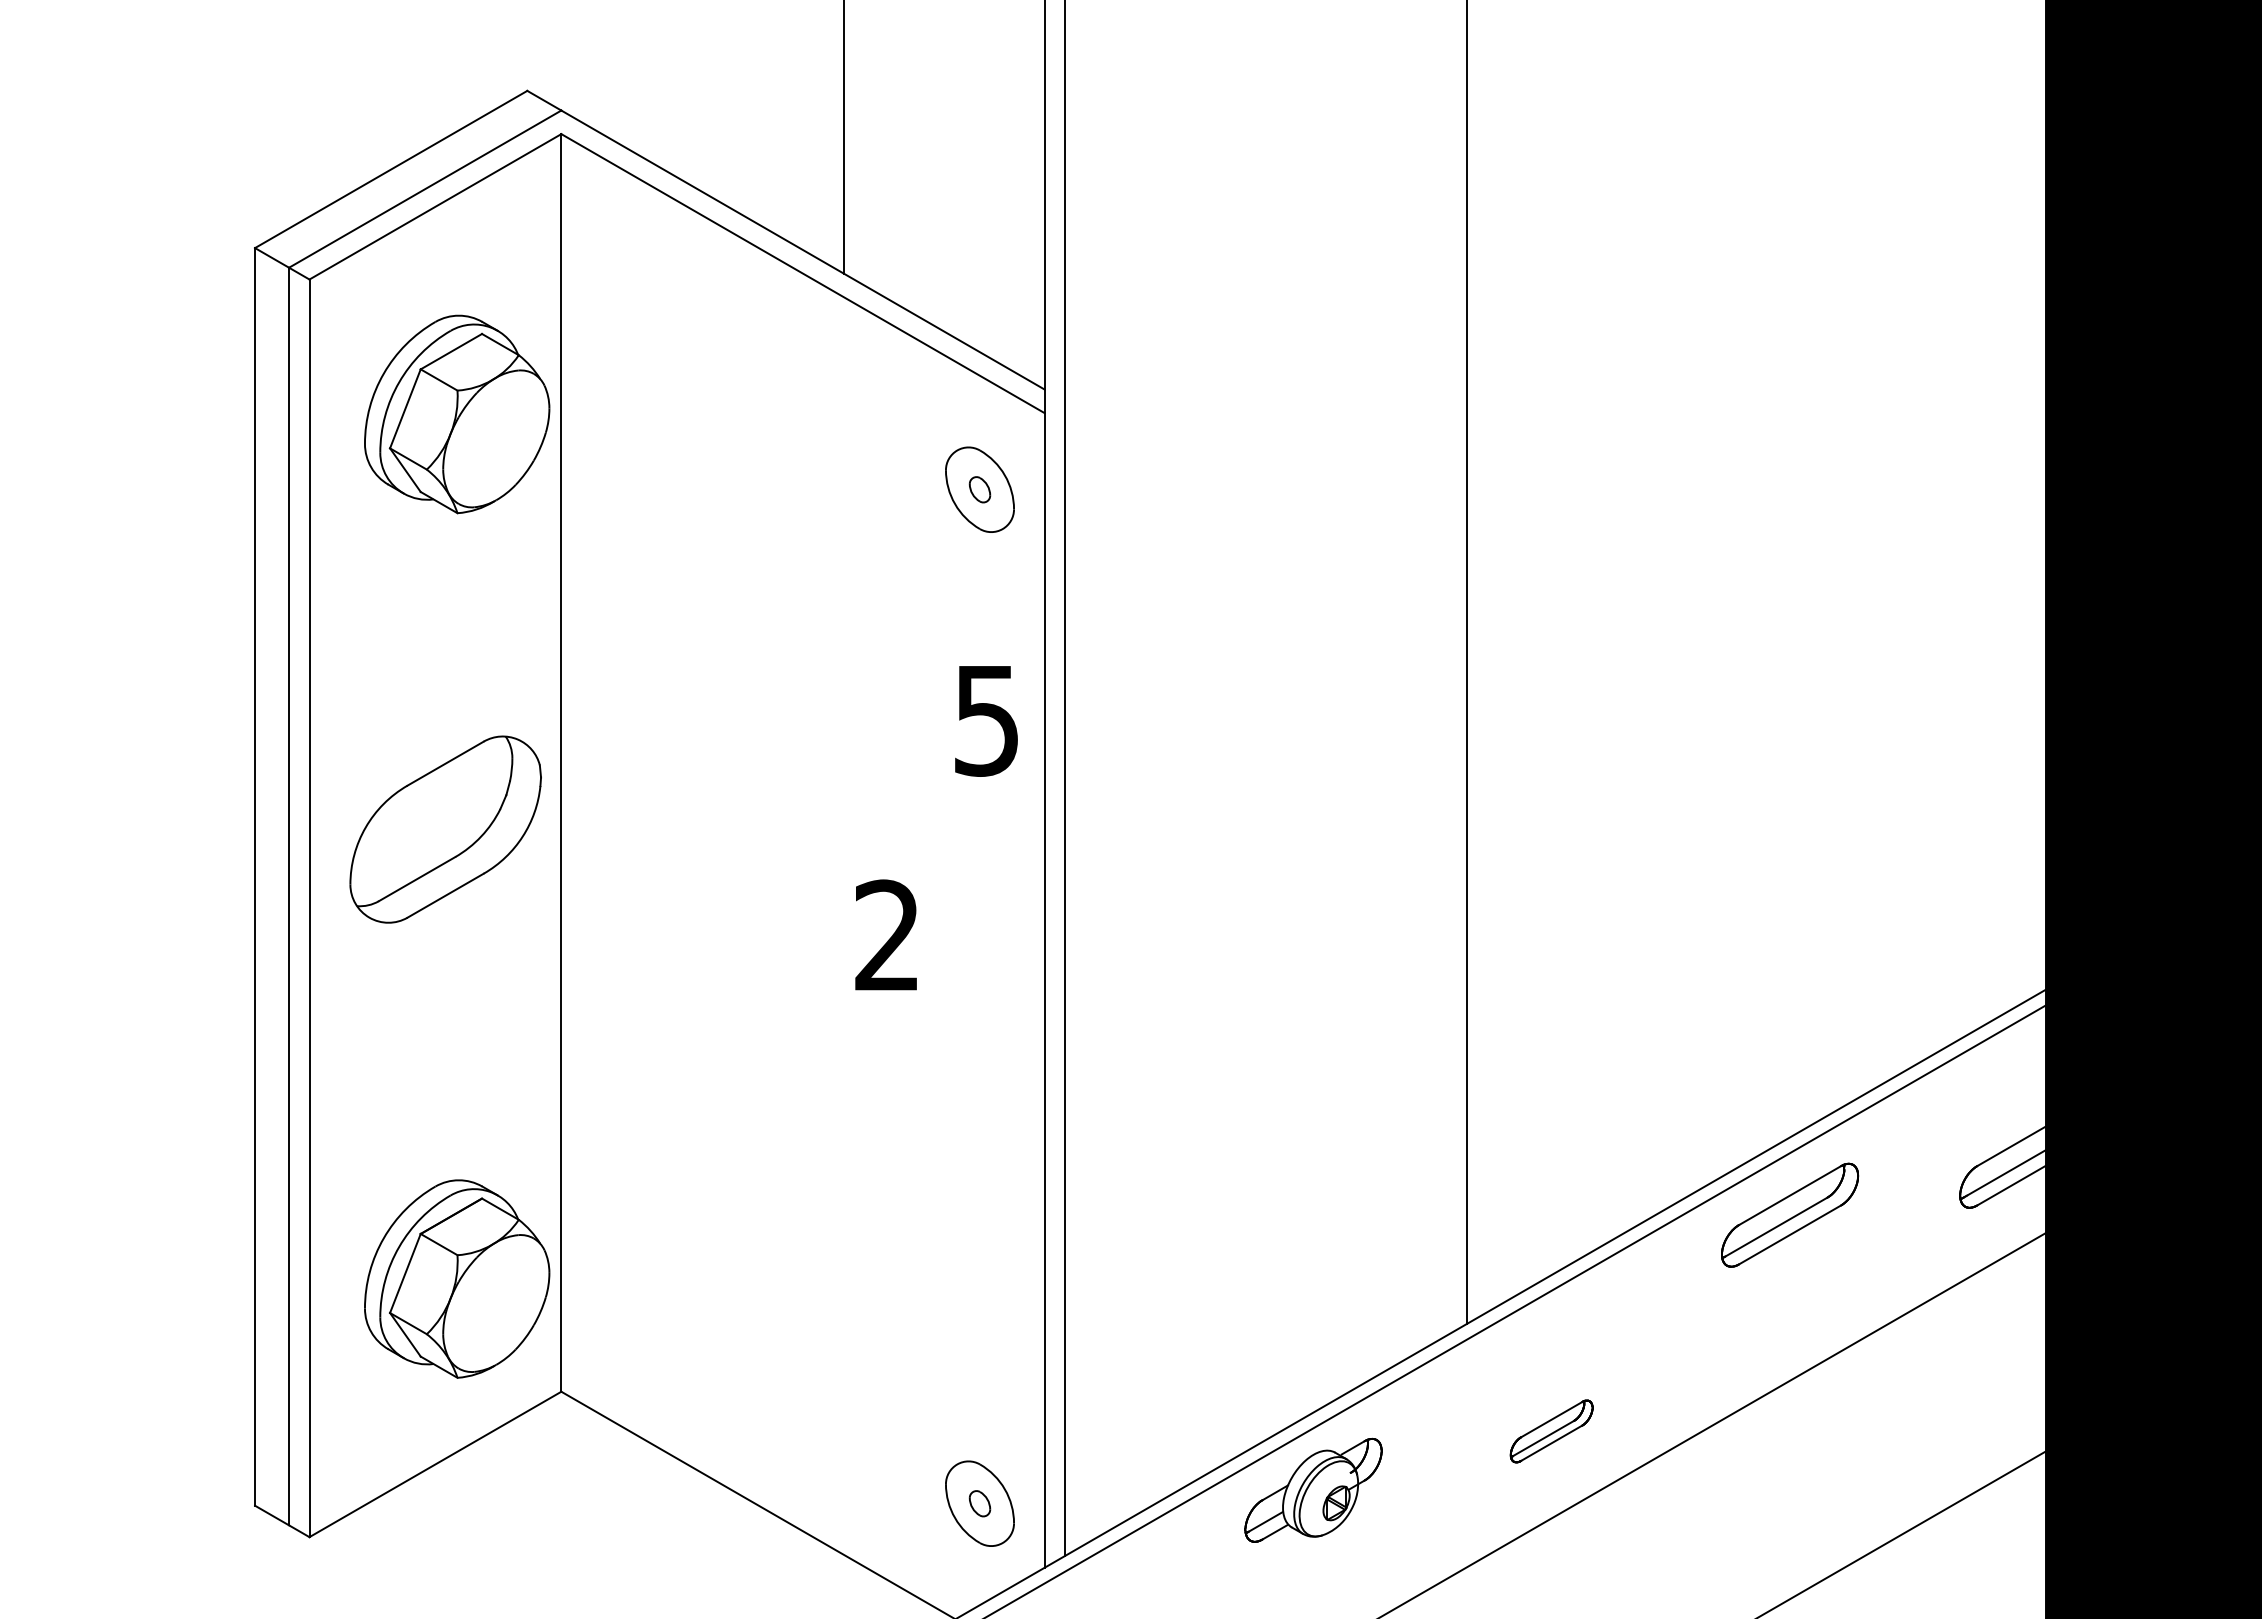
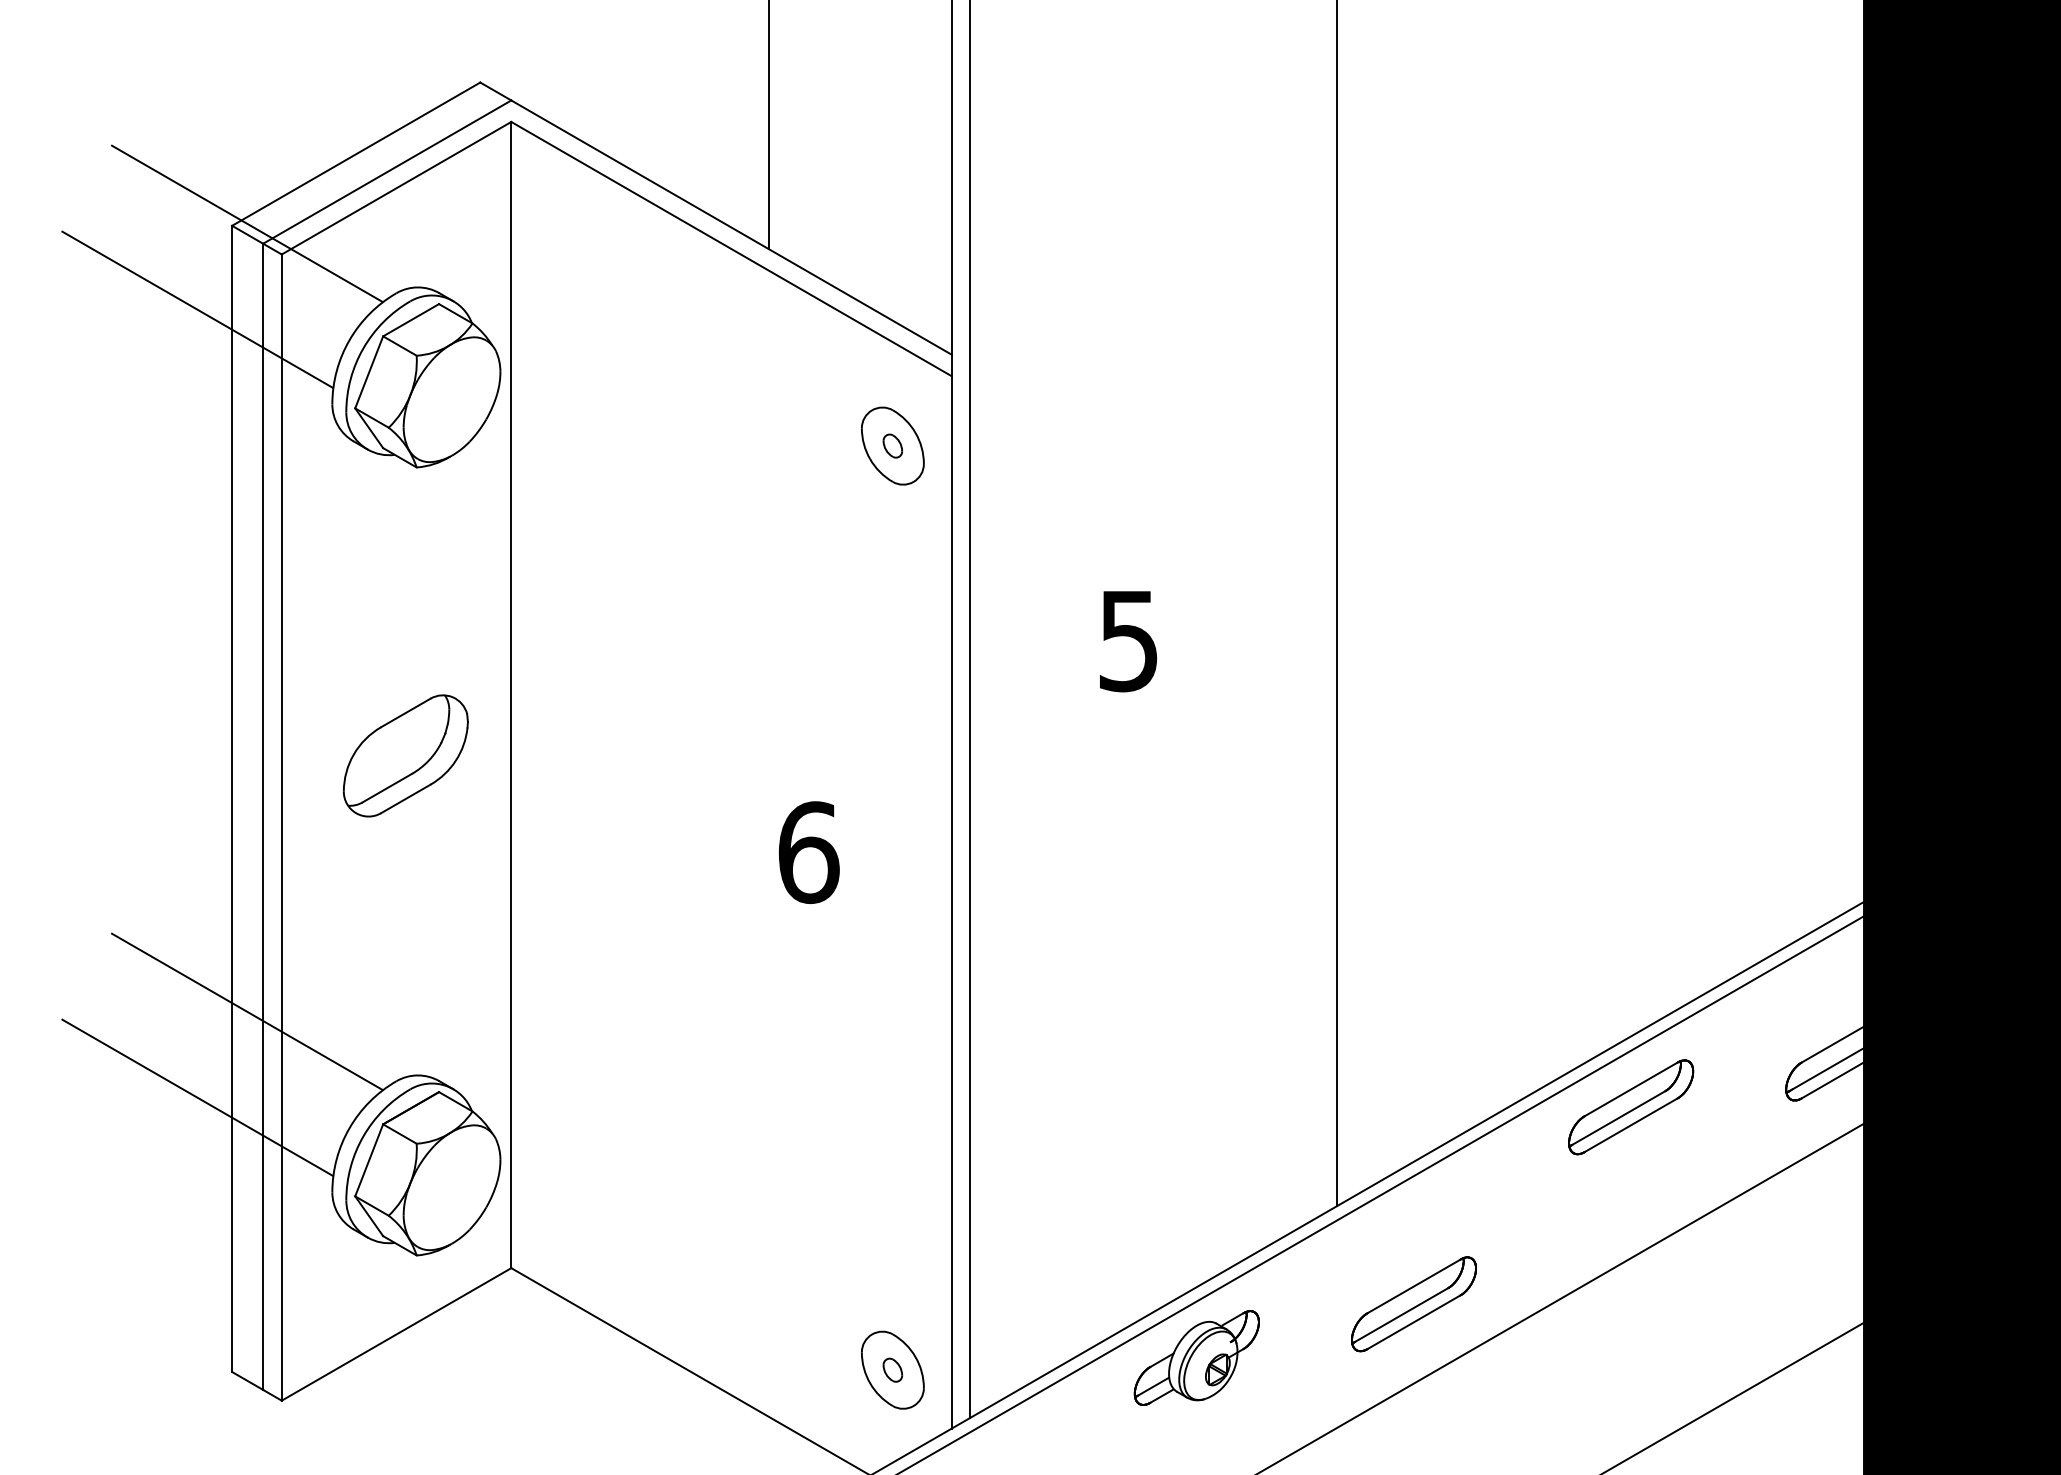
line: (271, 245) -> (247, 223), added
line: (216, 339) -> (197, 309), added
text: (986, 721) -> (1128, 641), moved
part: (445, 829) -> (405, 755), size x0.71
text: (888, 935) -> (809, 852), 2 -> 6
line: (271, 1110) -> (247, 1011), added
line: (216, 1204) -> (197, 1097), added
part: (1551, 1431) -> (1413, 1304), size x1.67

